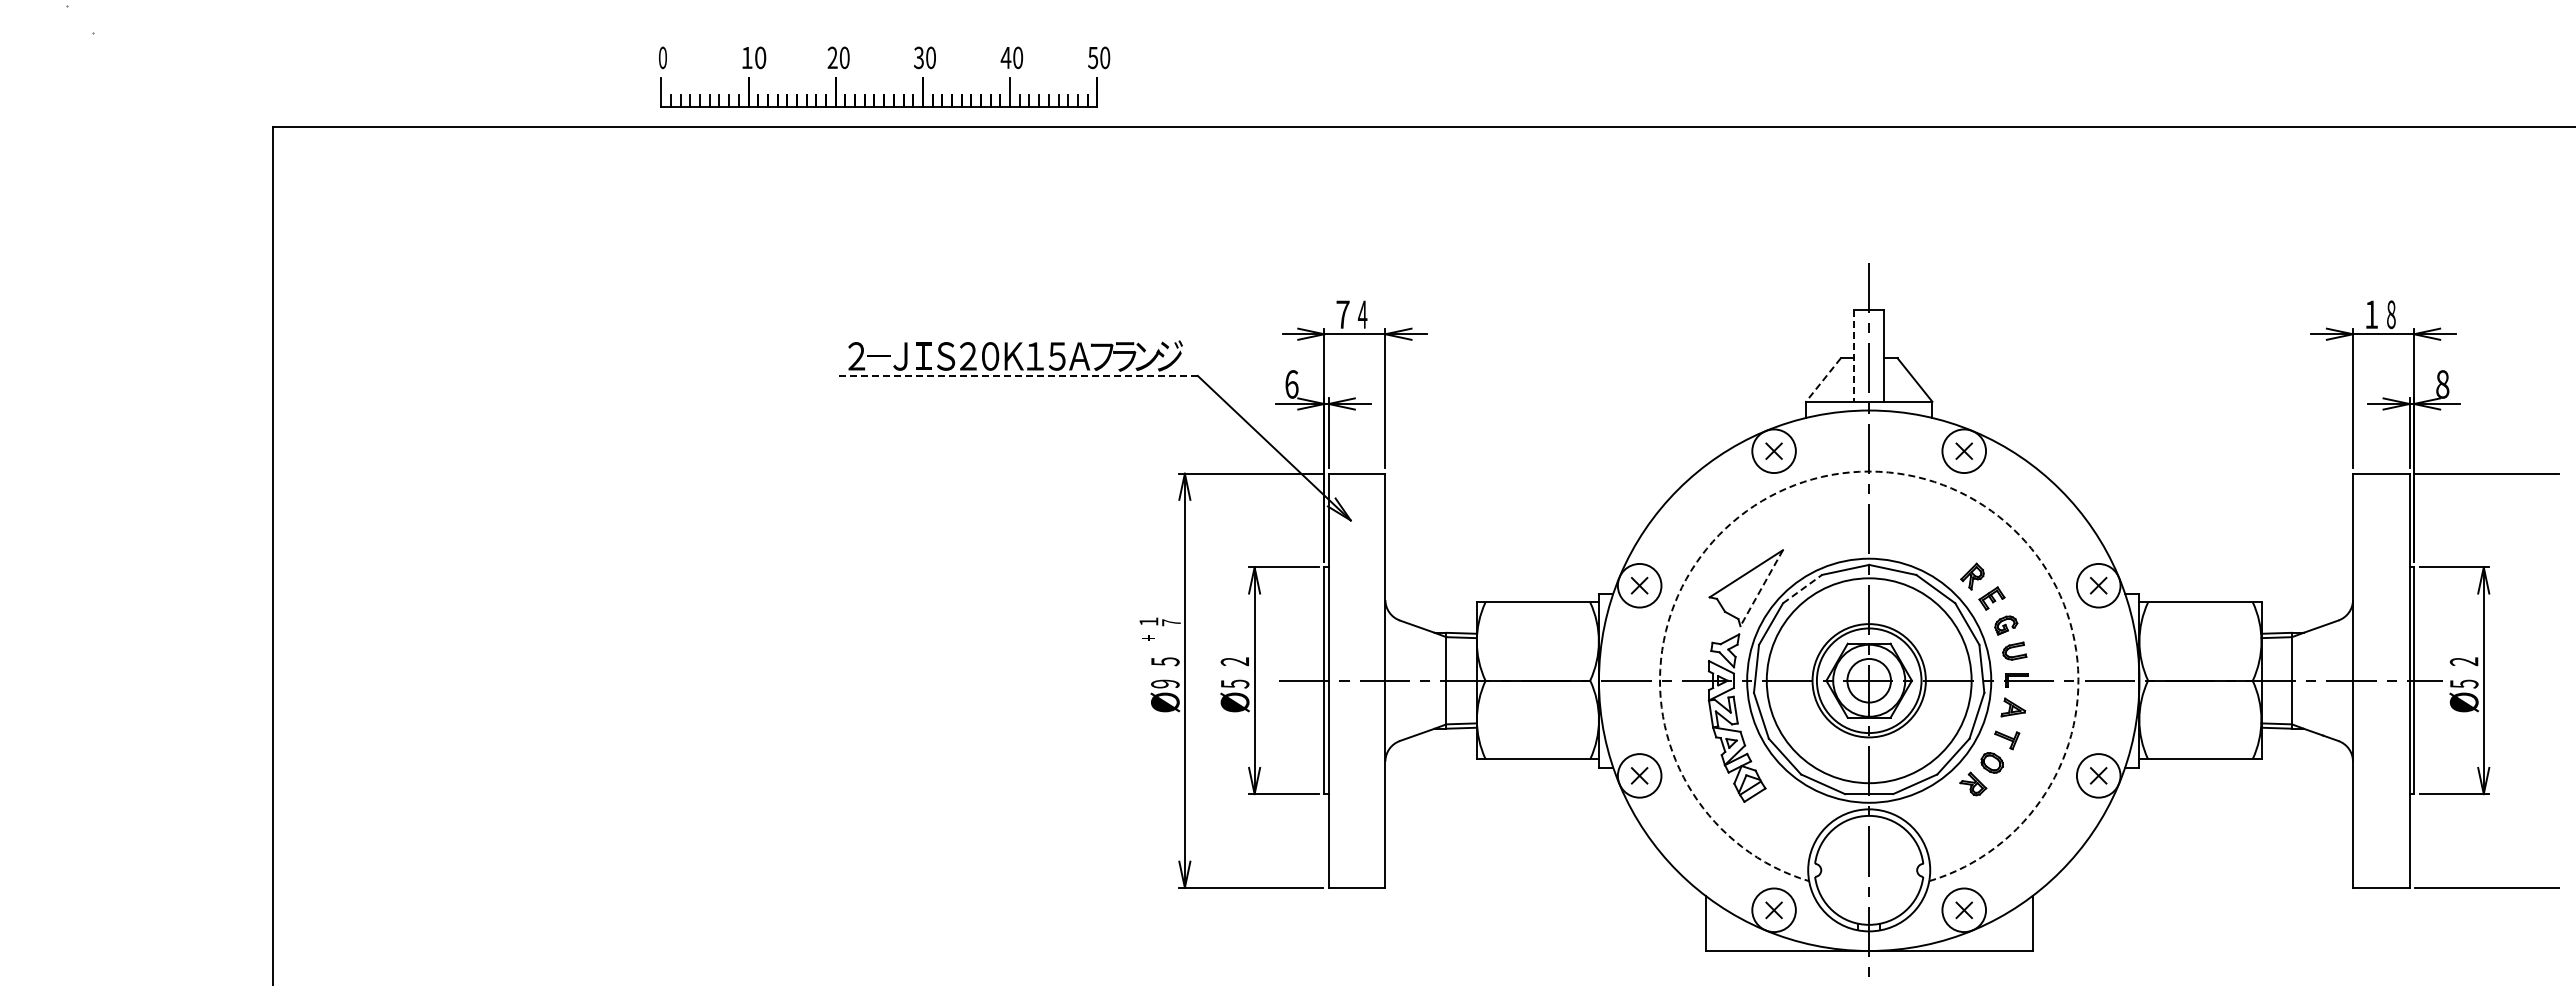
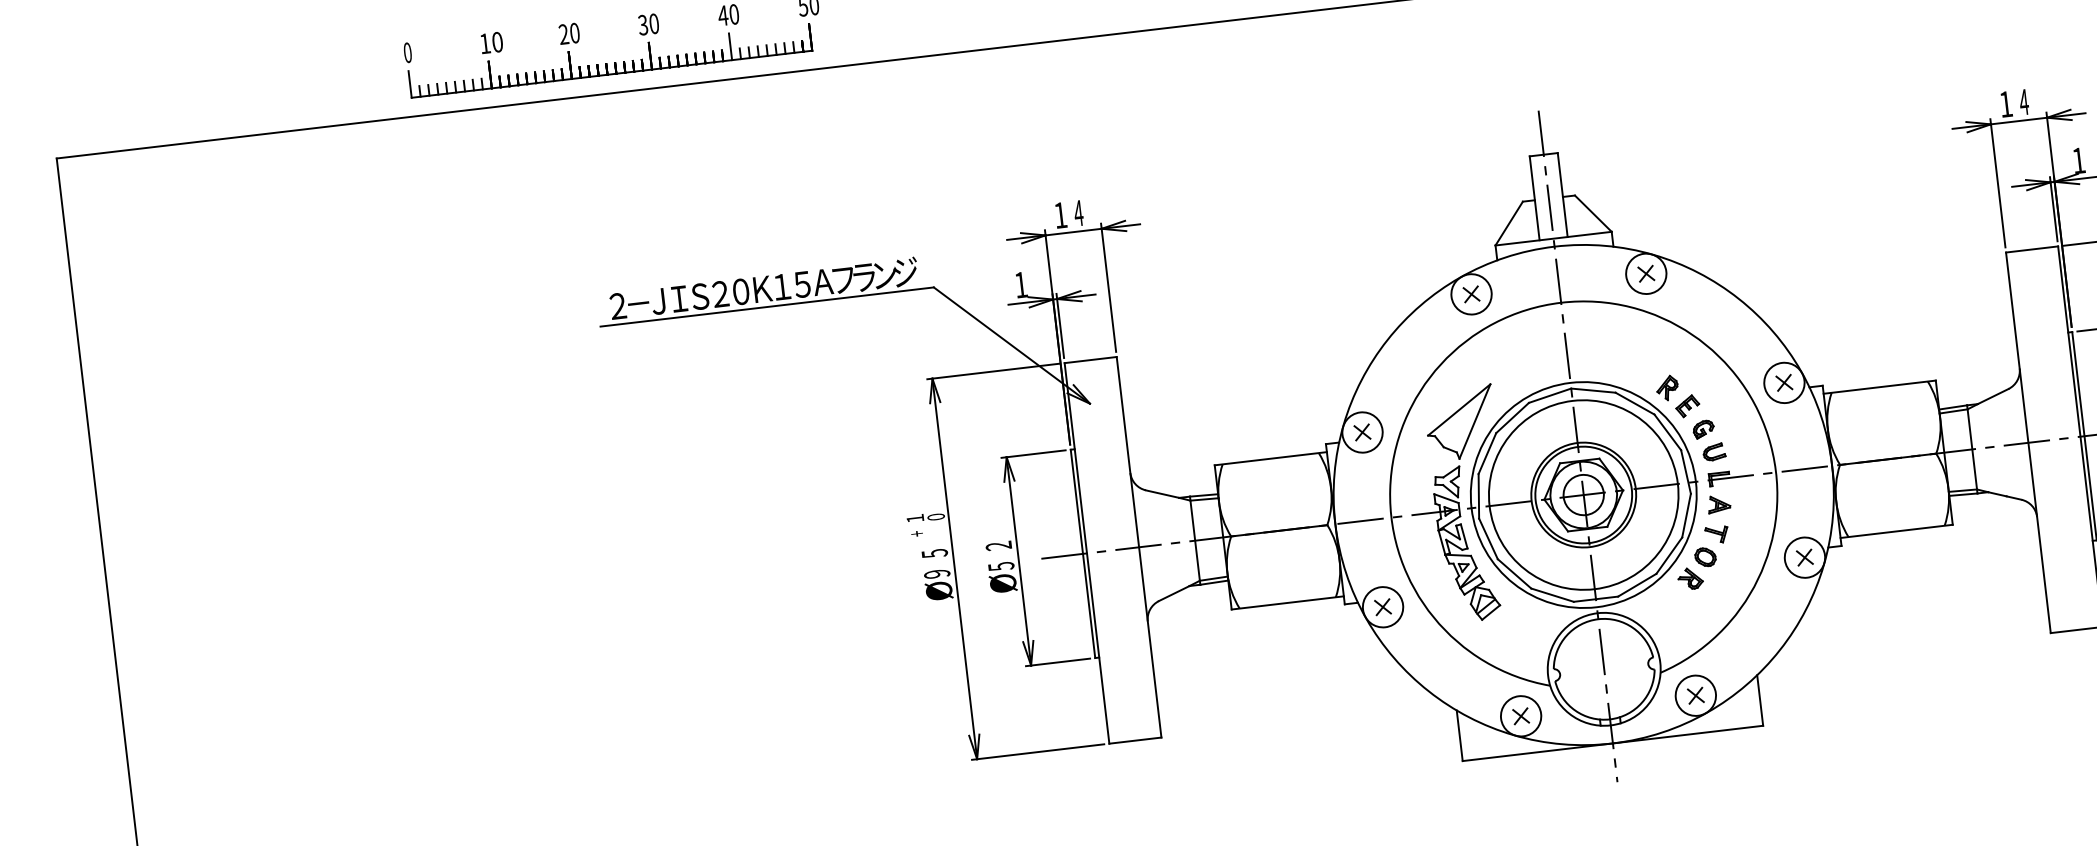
text: (1342, 314) -> (1060, 215), 7 -> 1
text: (2391, 314) -> (2024, 102), 8 -> 4
line: (1853, 356) -> (1534, 198), dashed -> solid
line: (1016, 376) -> (767, 307), dashed -> solid
line: (1823, 380) -> (1509, 224), dashed -> solid
text: (1291, 384) -> (1020, 285), 6 -> 1
text: (2442, 384) -> (2078, 160), 8 -> 1
arc: (1869, 471) -> (1561, 302), dashed -> solid
line: (1761, 588) -> (1474, 421), dashed -> solid
line: (1802, 588) -> (1512, 417), dashed -> solid
text: (1171, 622) -> (936, 516), 7 -> 0

